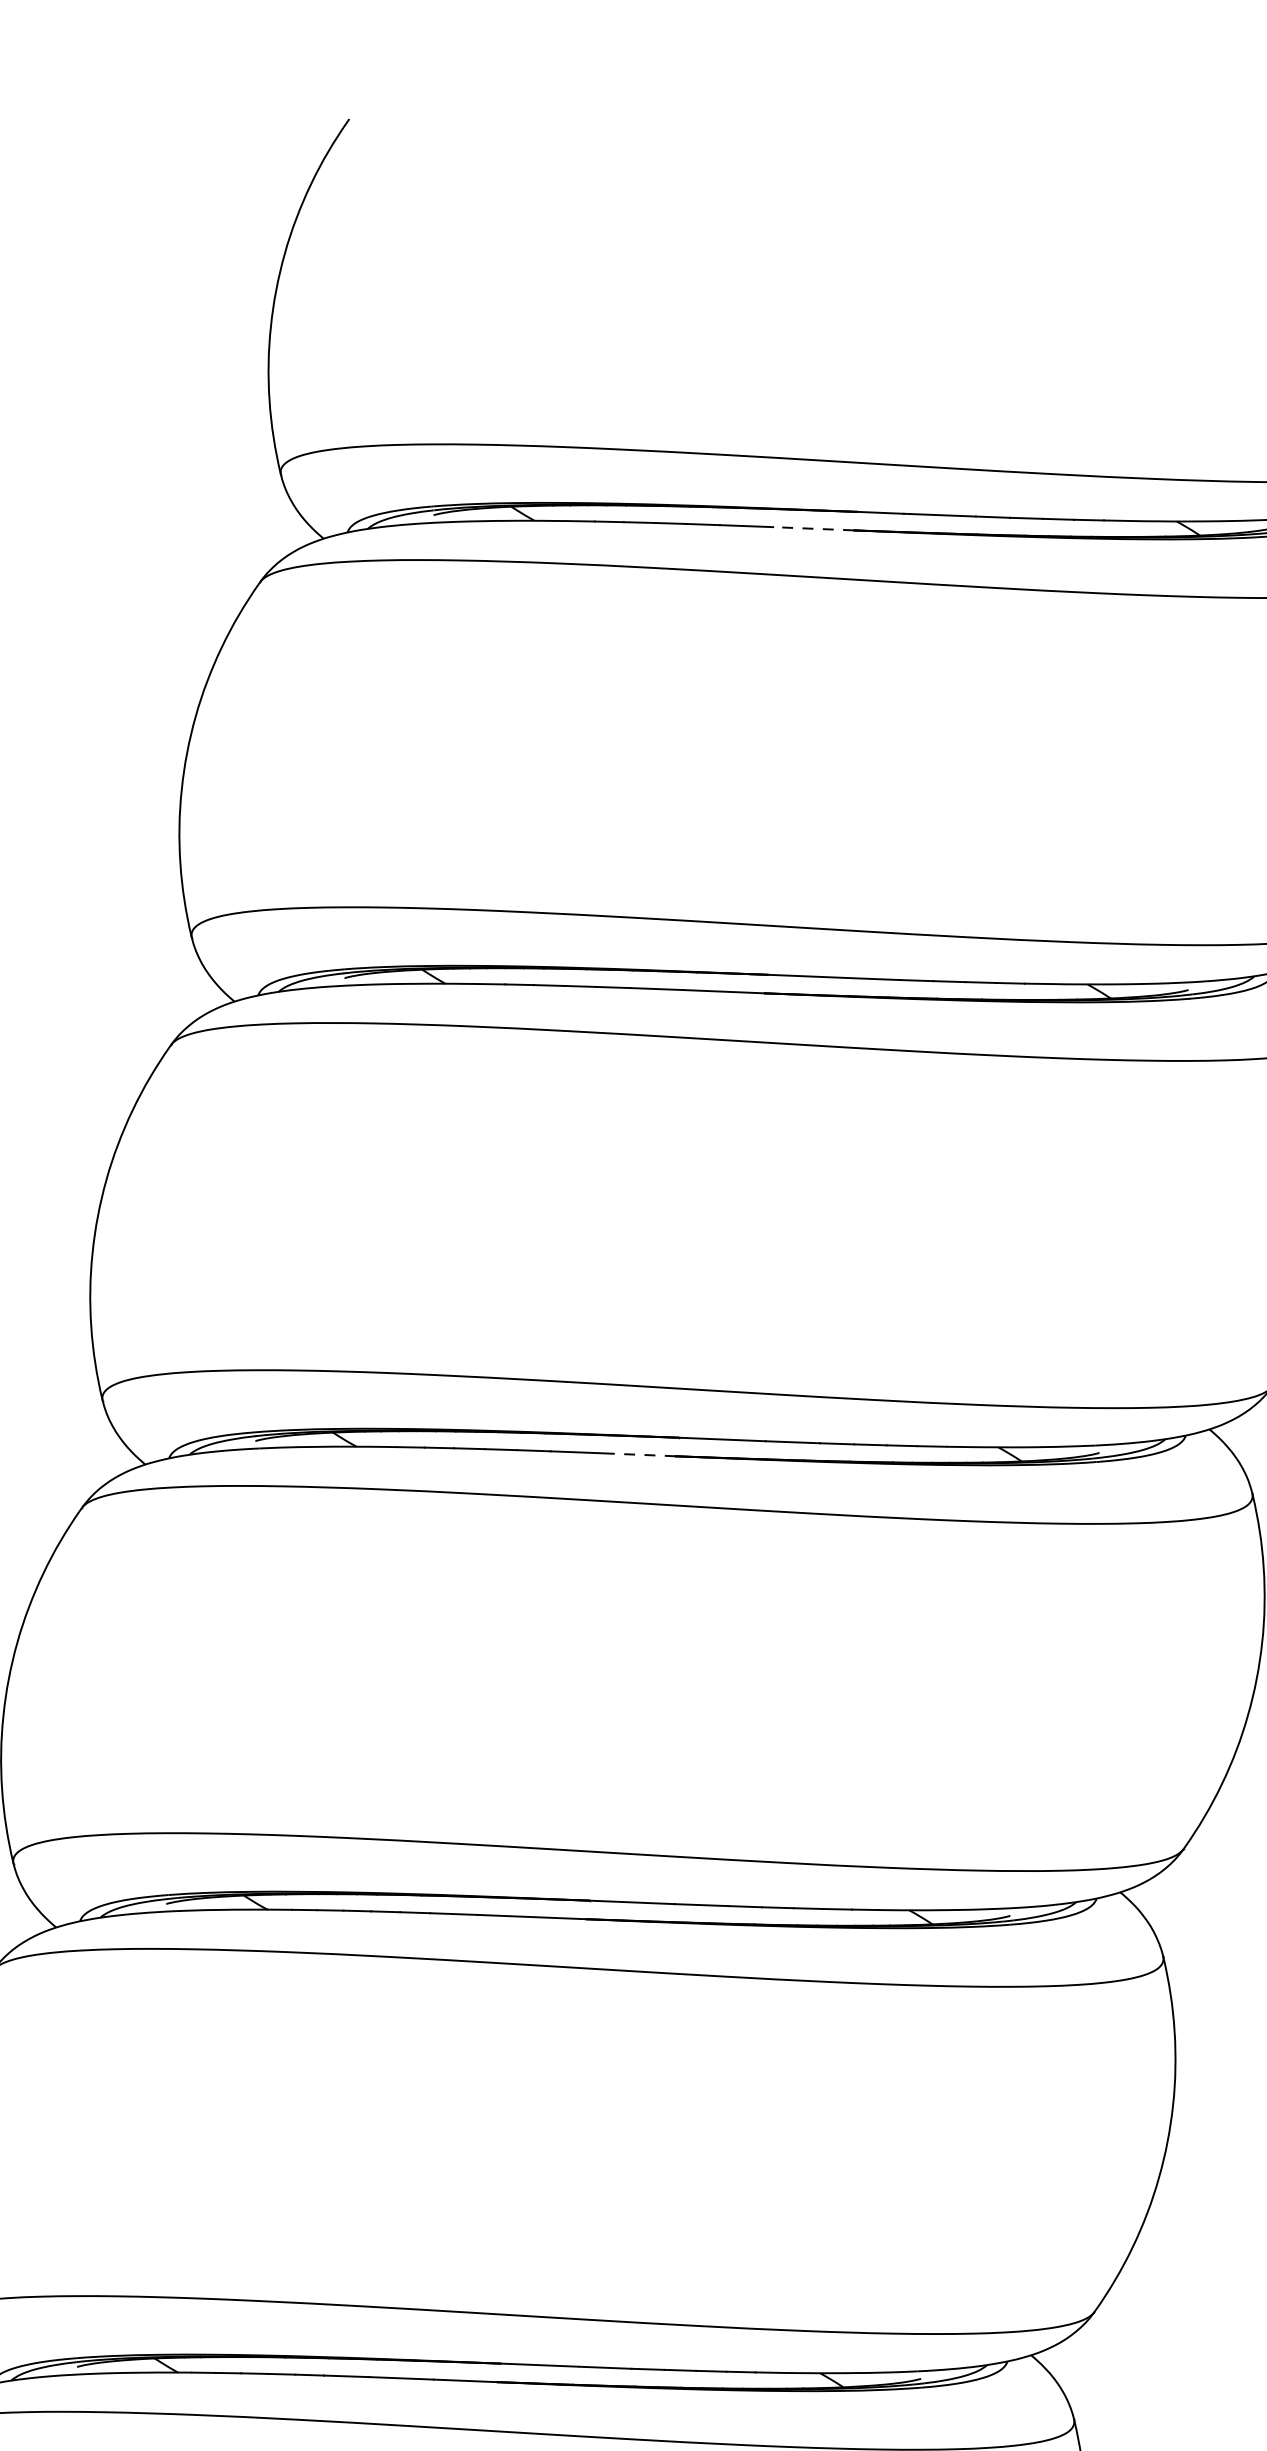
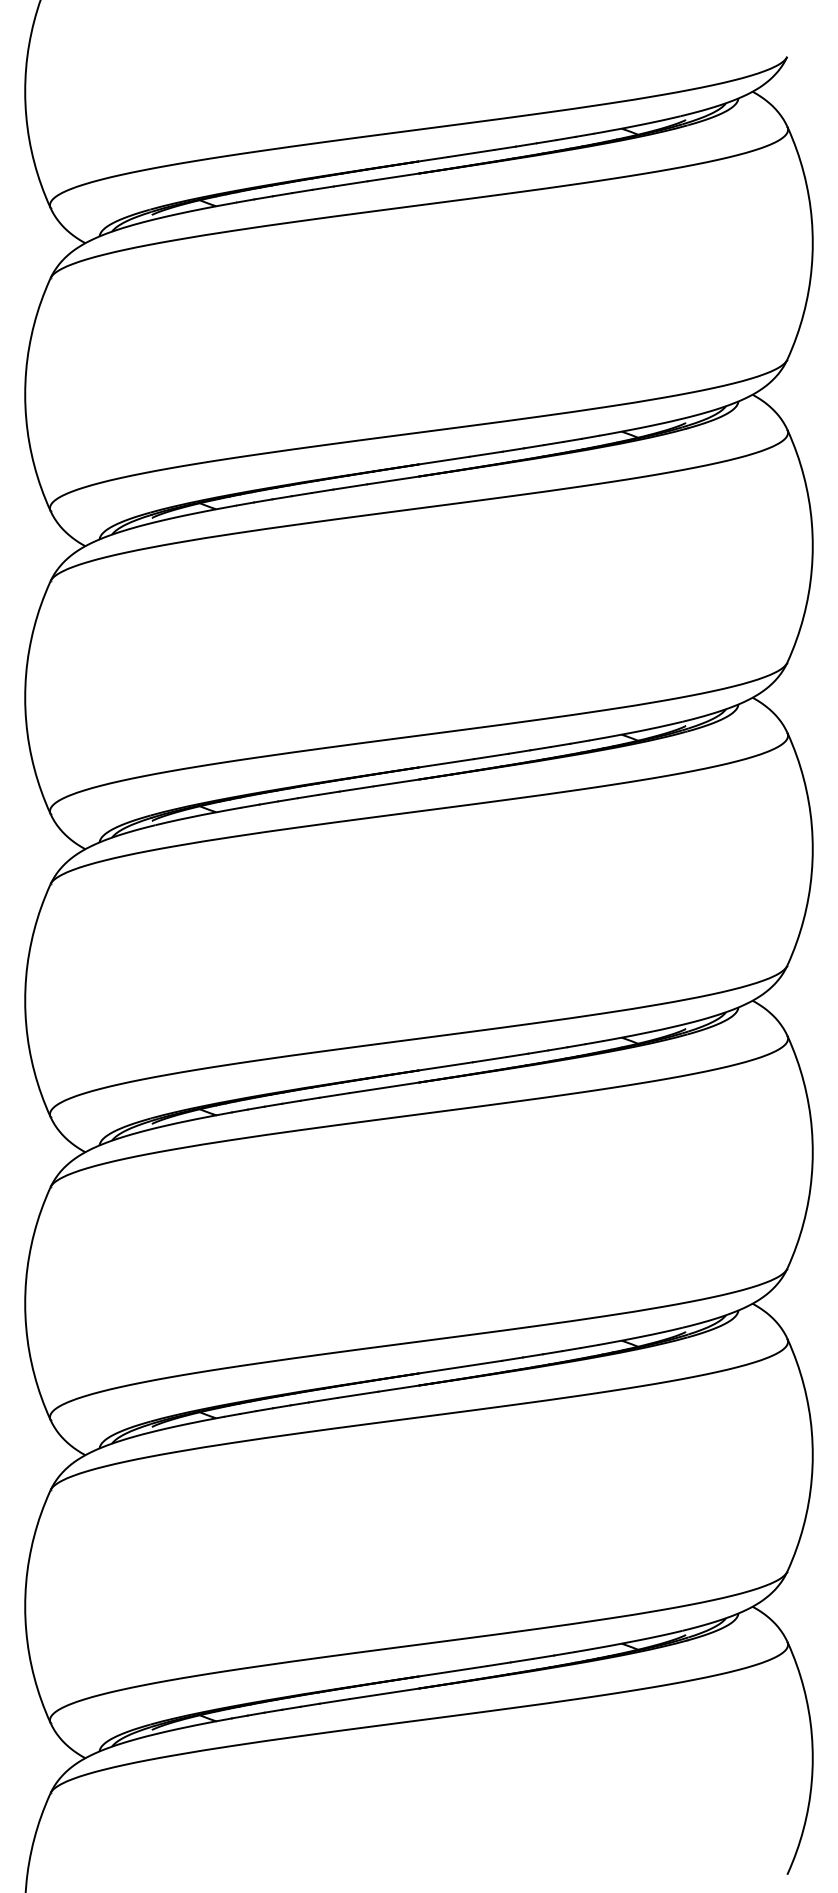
line: (813, 528) -> (393, 177), dashed -> solid
line: (640, 1454) -> (396, 782), dashed -> solid

